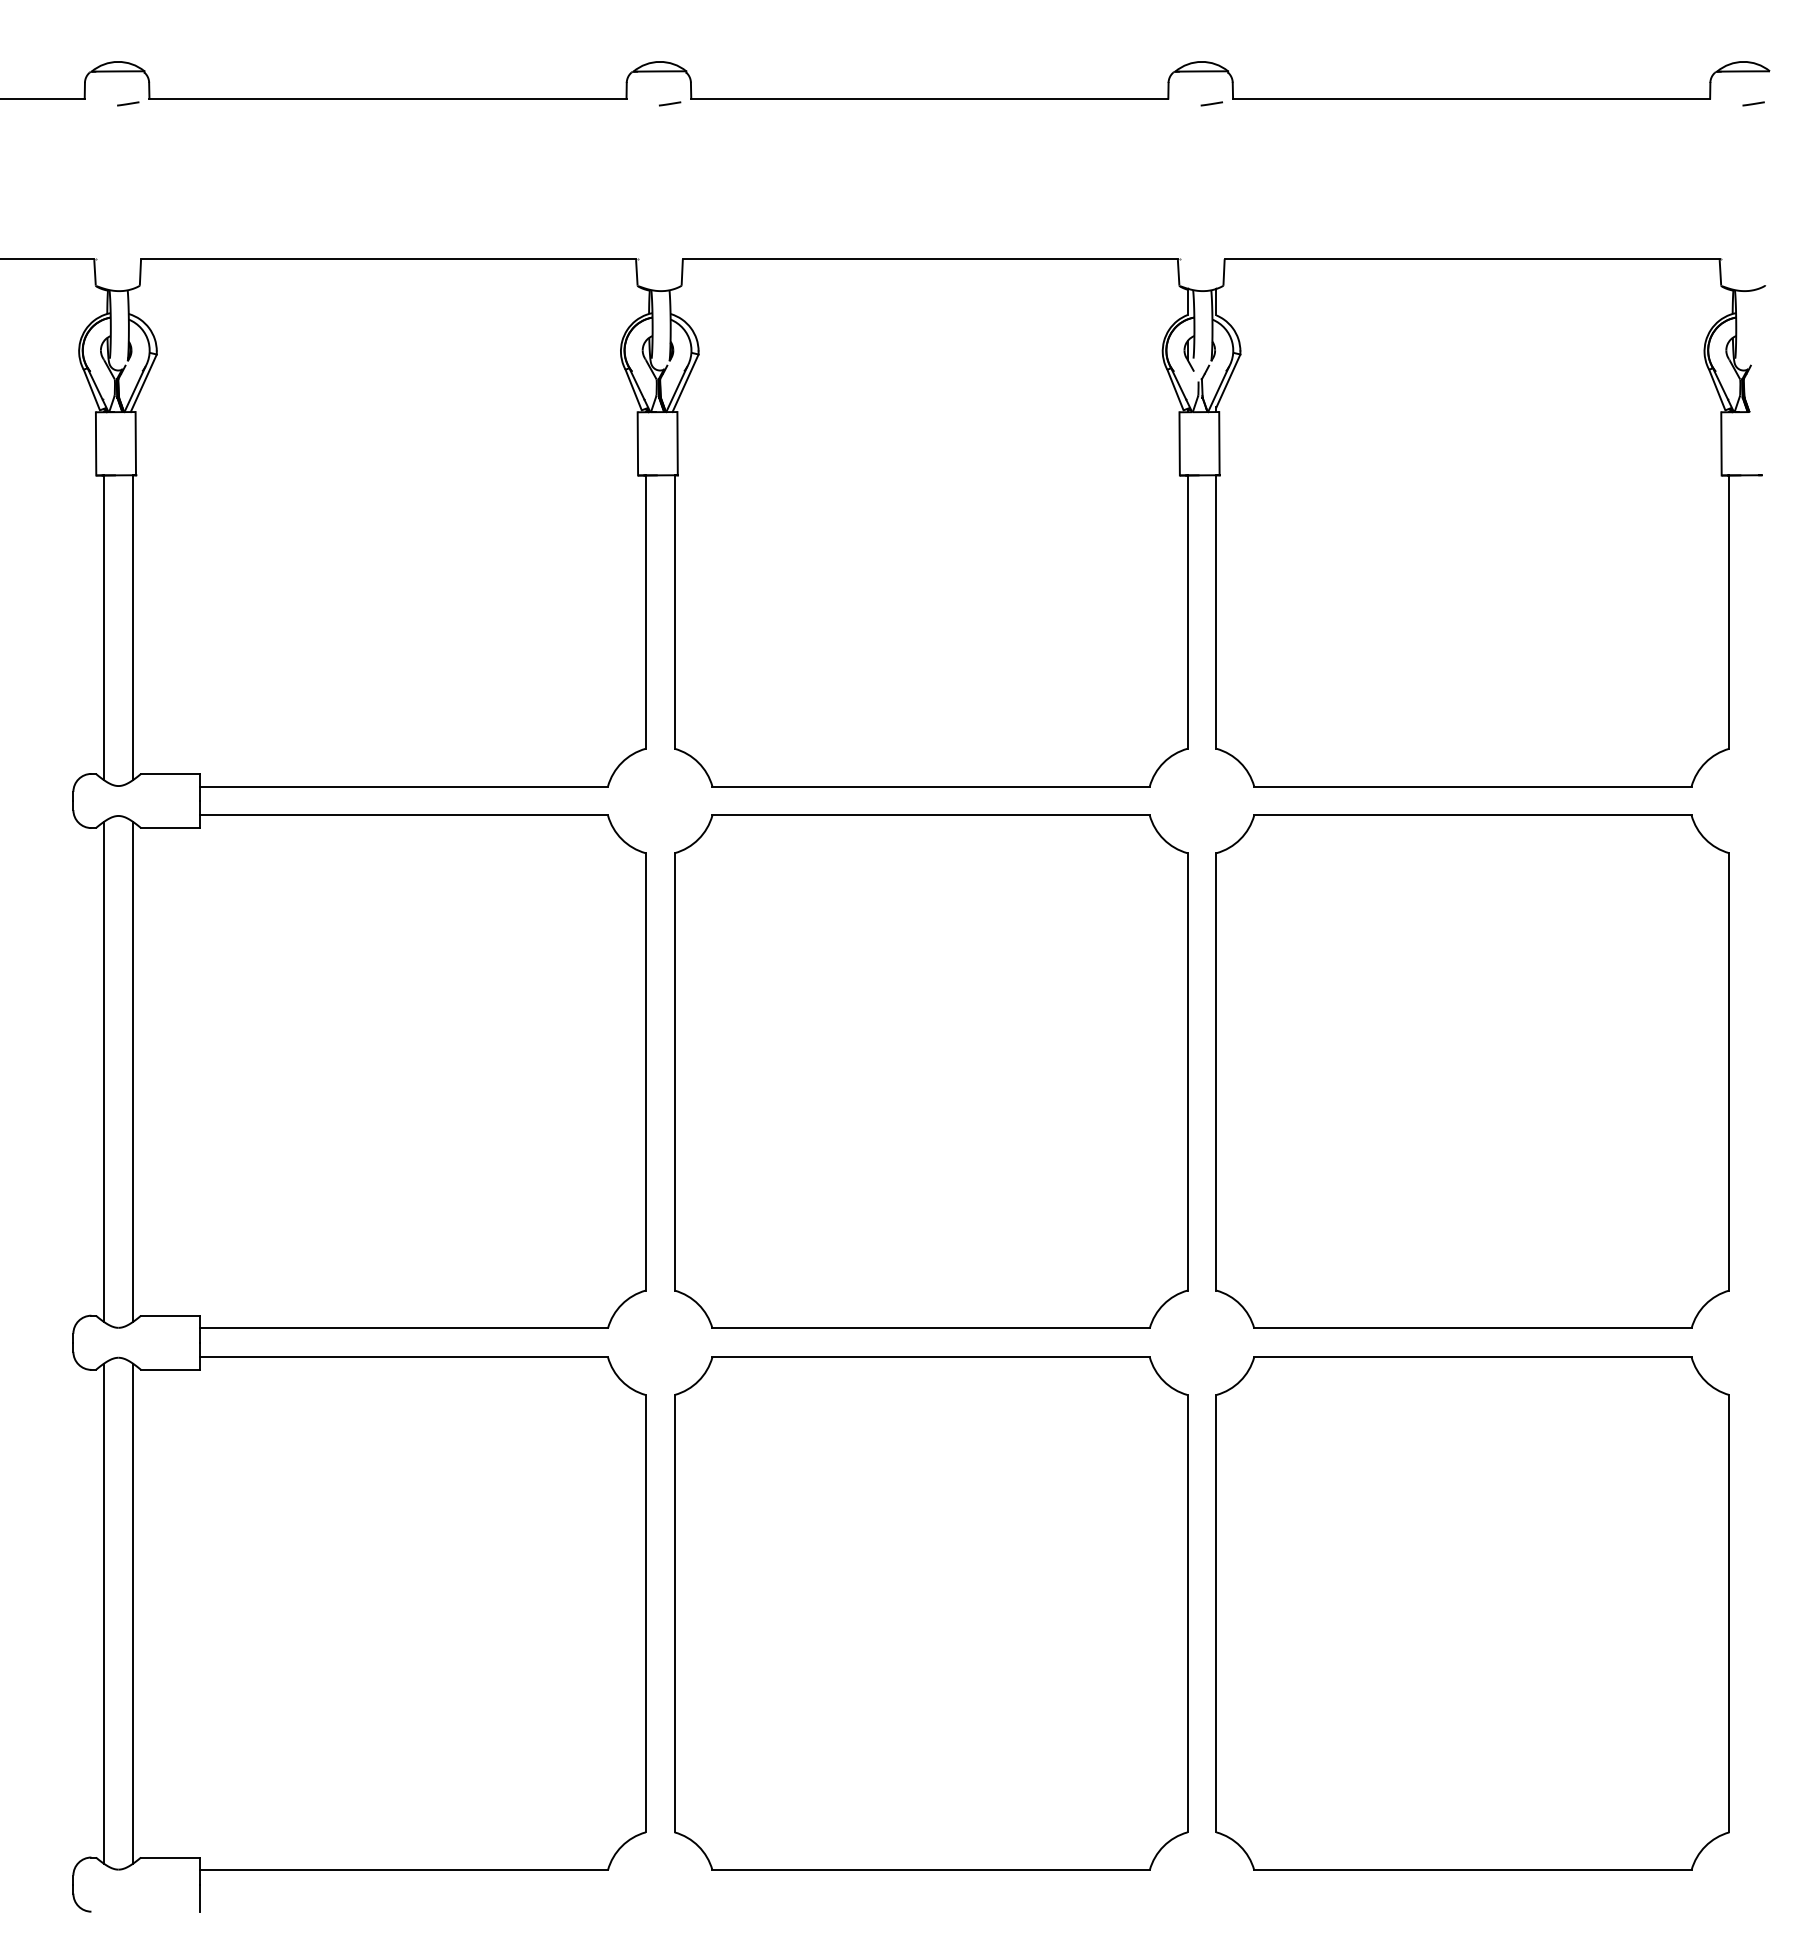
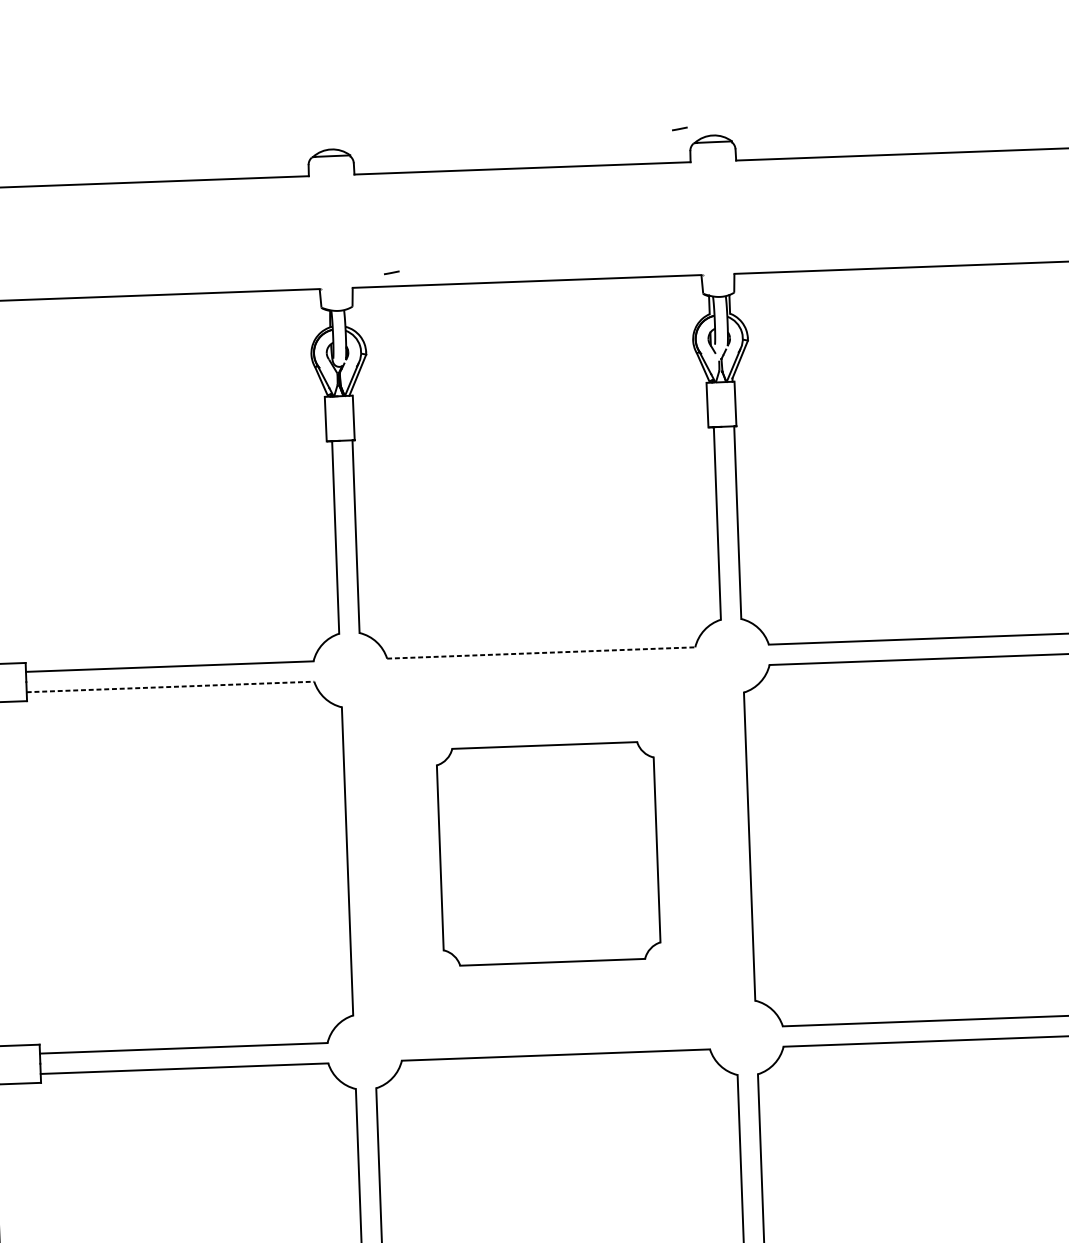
line: (670, 103) -> (392, 272), moved
line: (1211, 103) -> (679, 128), moved
line: (931, 786) -> (541, 652), solid -> dashed
line: (404, 815) -> (170, 686), solid -> dashed
part: (931, 1071) -> (548, 853), size x0.6

